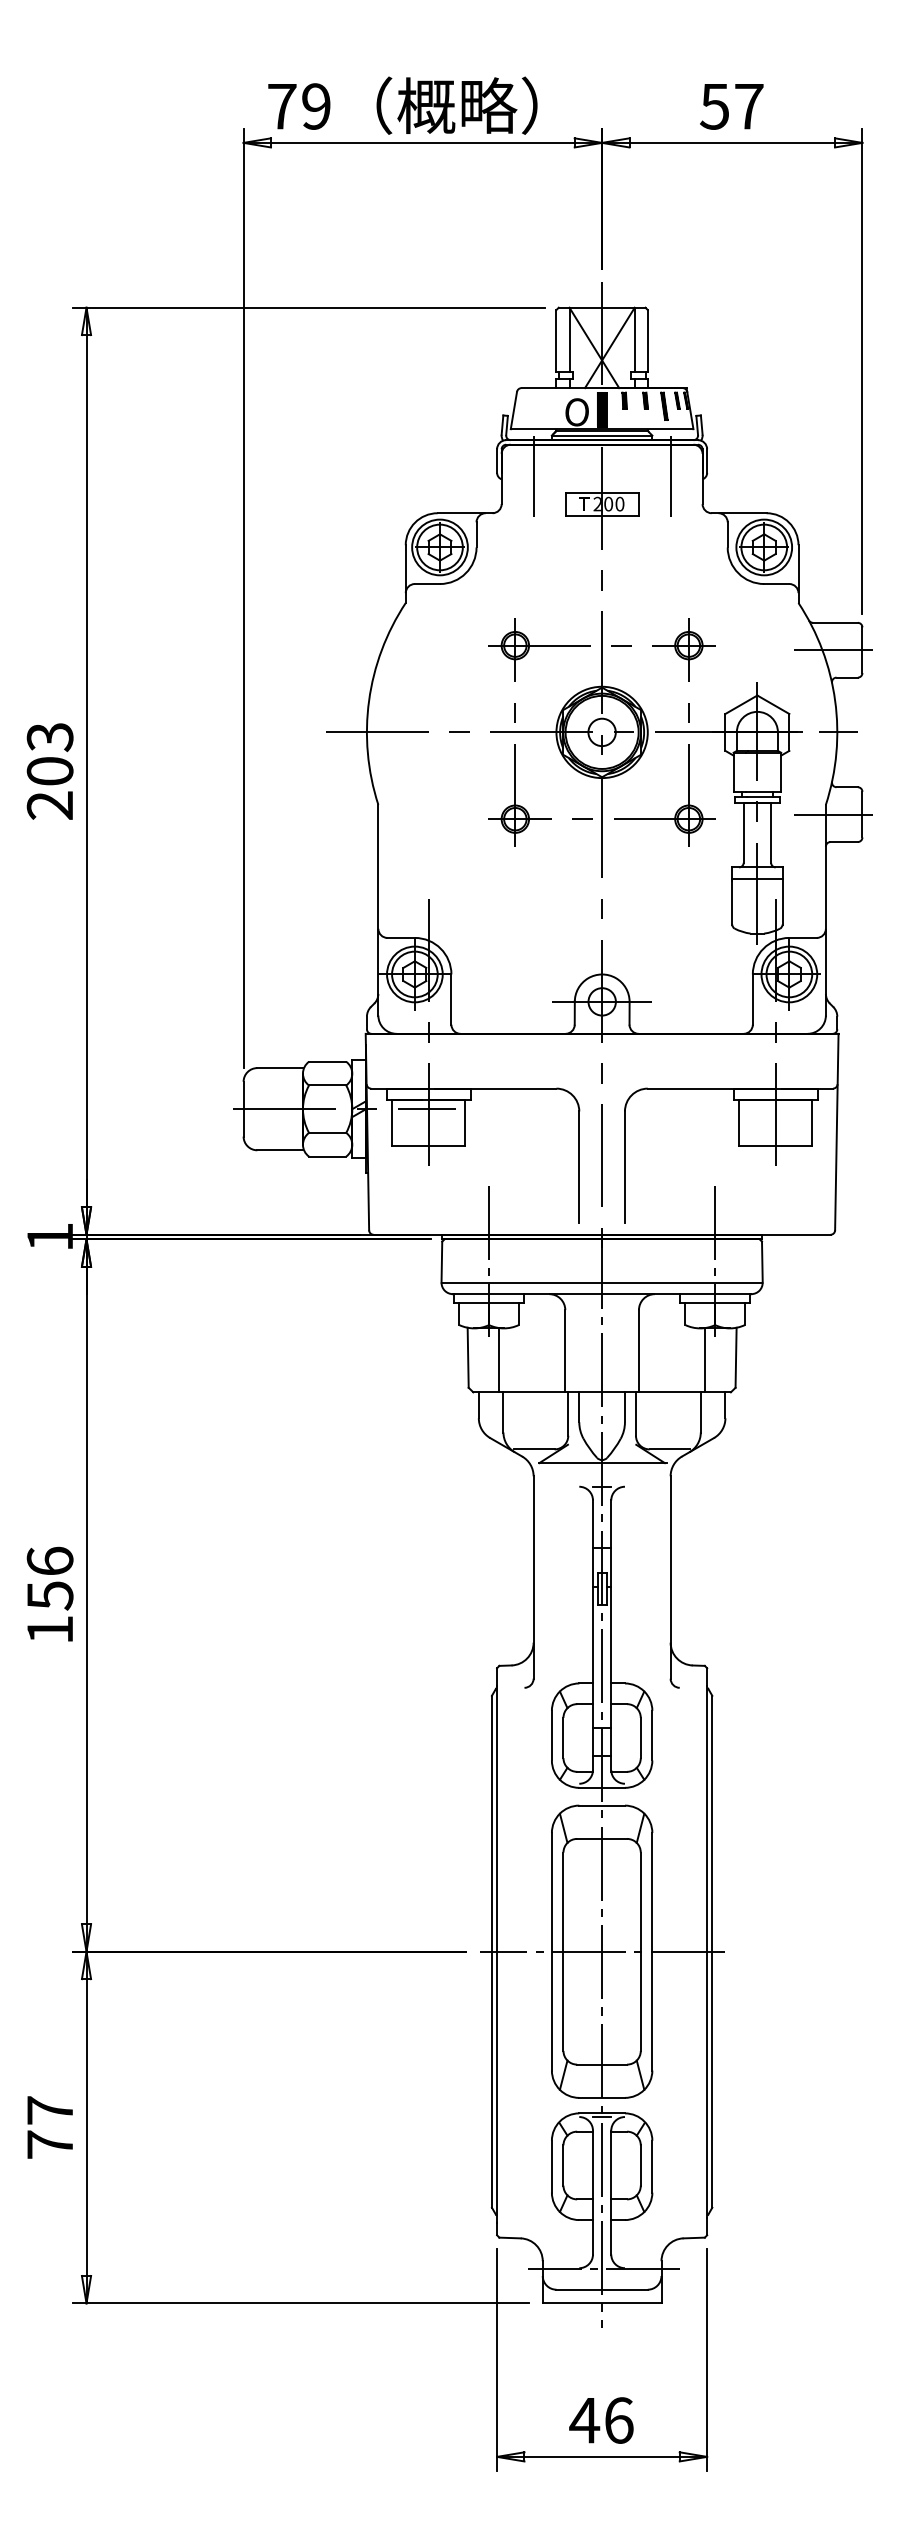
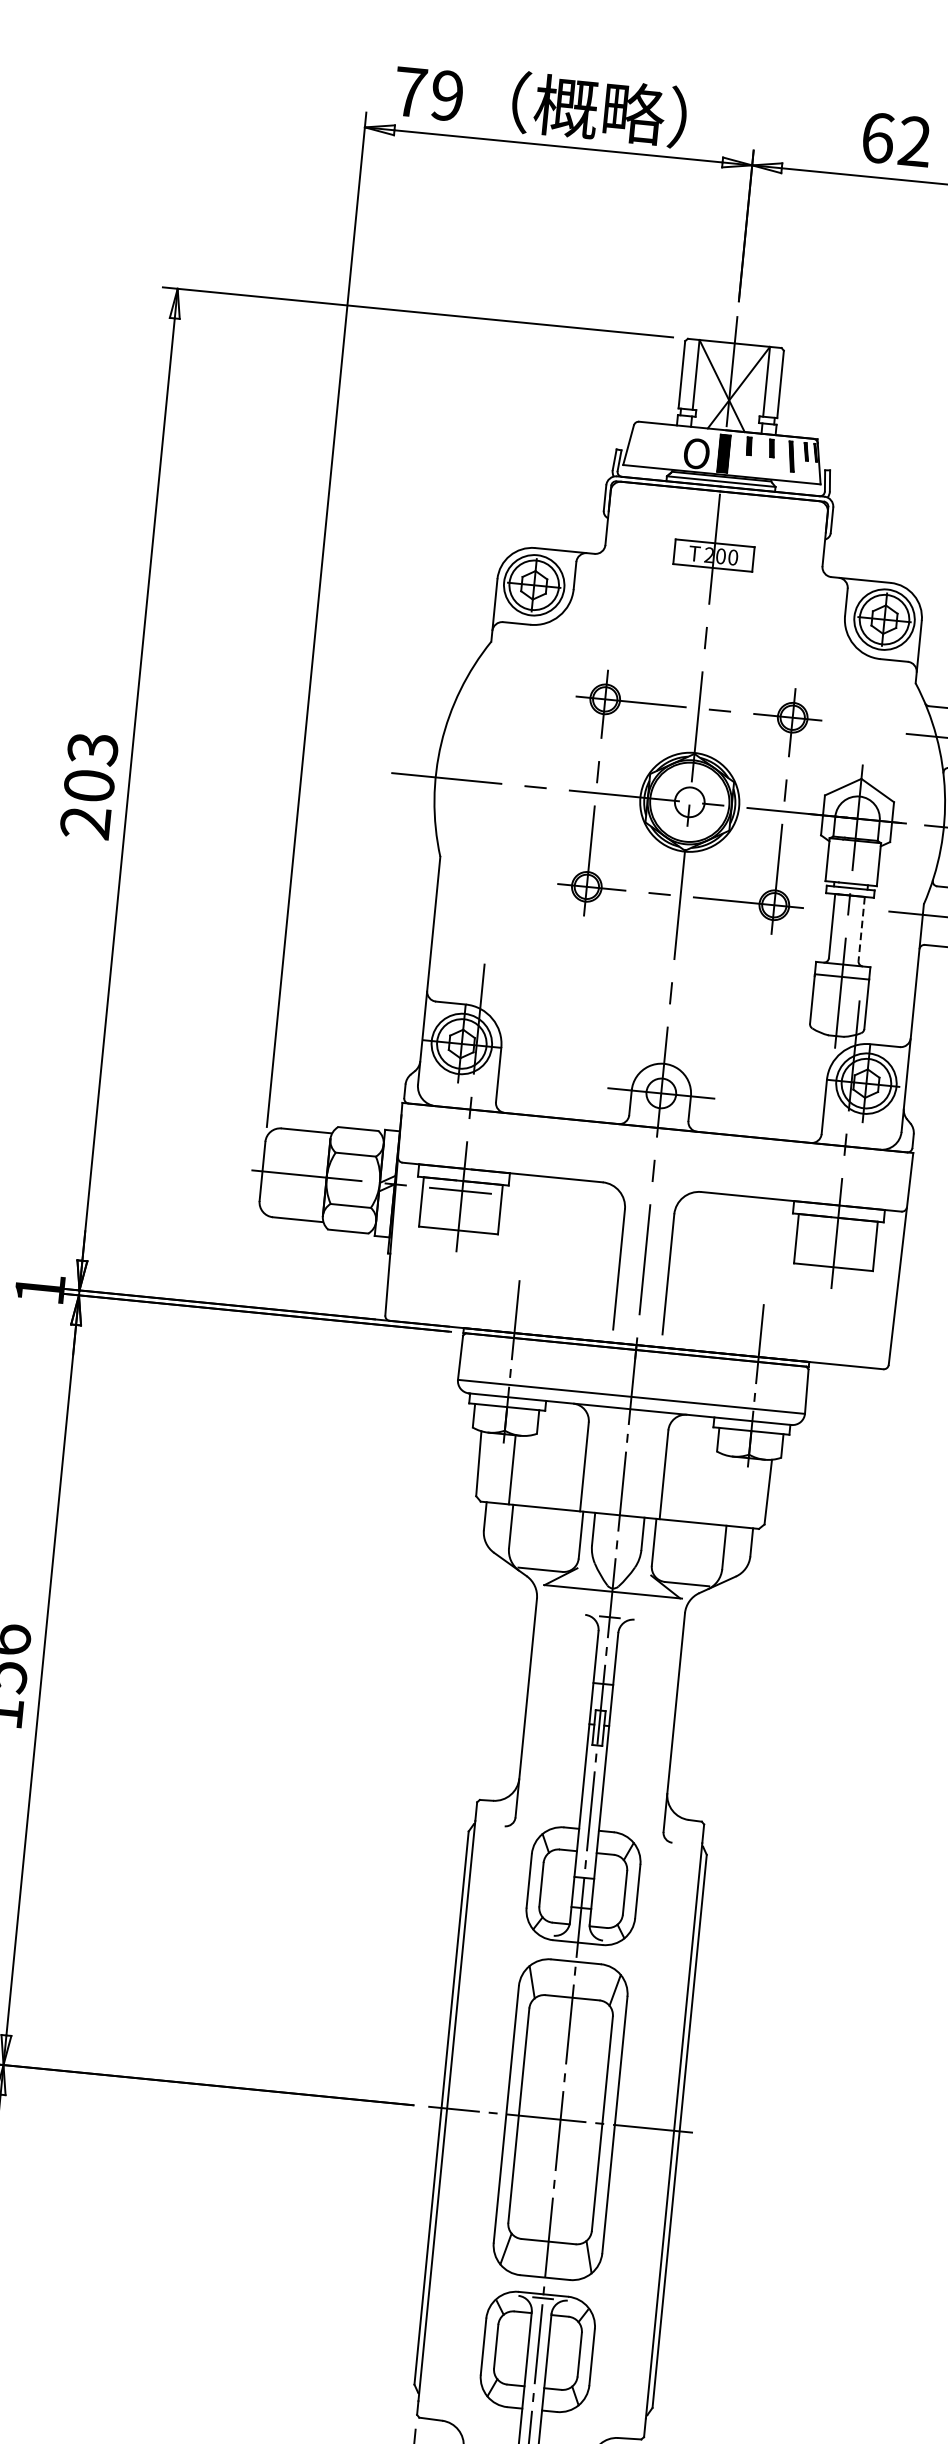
text: (731, 106) -> (895, 139), 57 -> 62
line: (533, 476) -> (642, 518), removed
line: (670, 476) -> (790, 533), removed
line: (771, 833) -> (862, 929), solid -> dashed
line: (704, 1360) -> (733, 1491), removed

